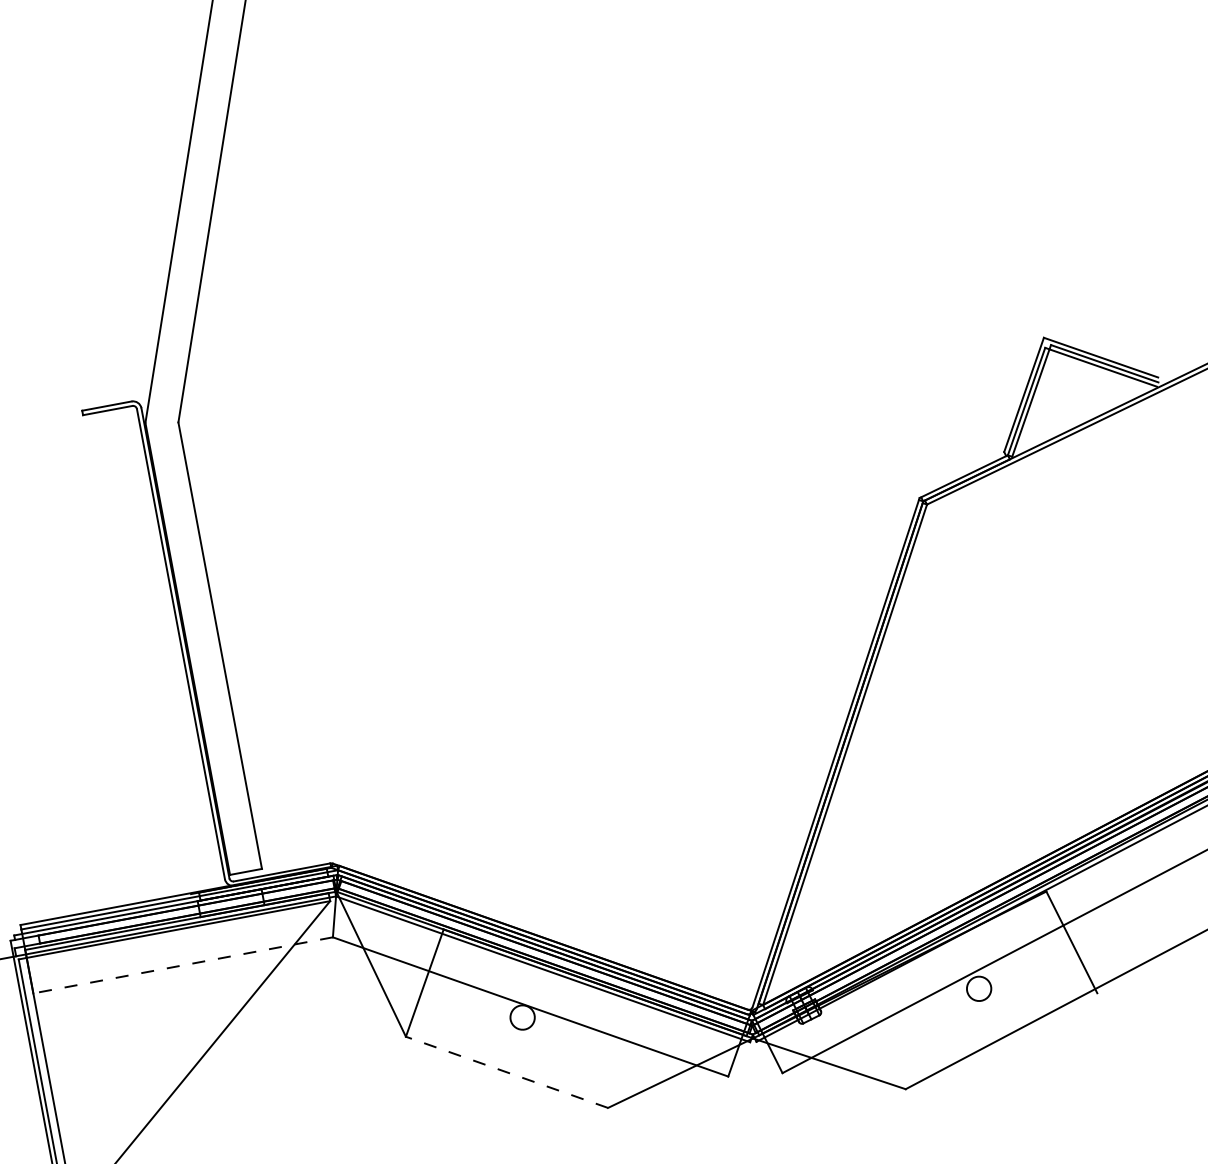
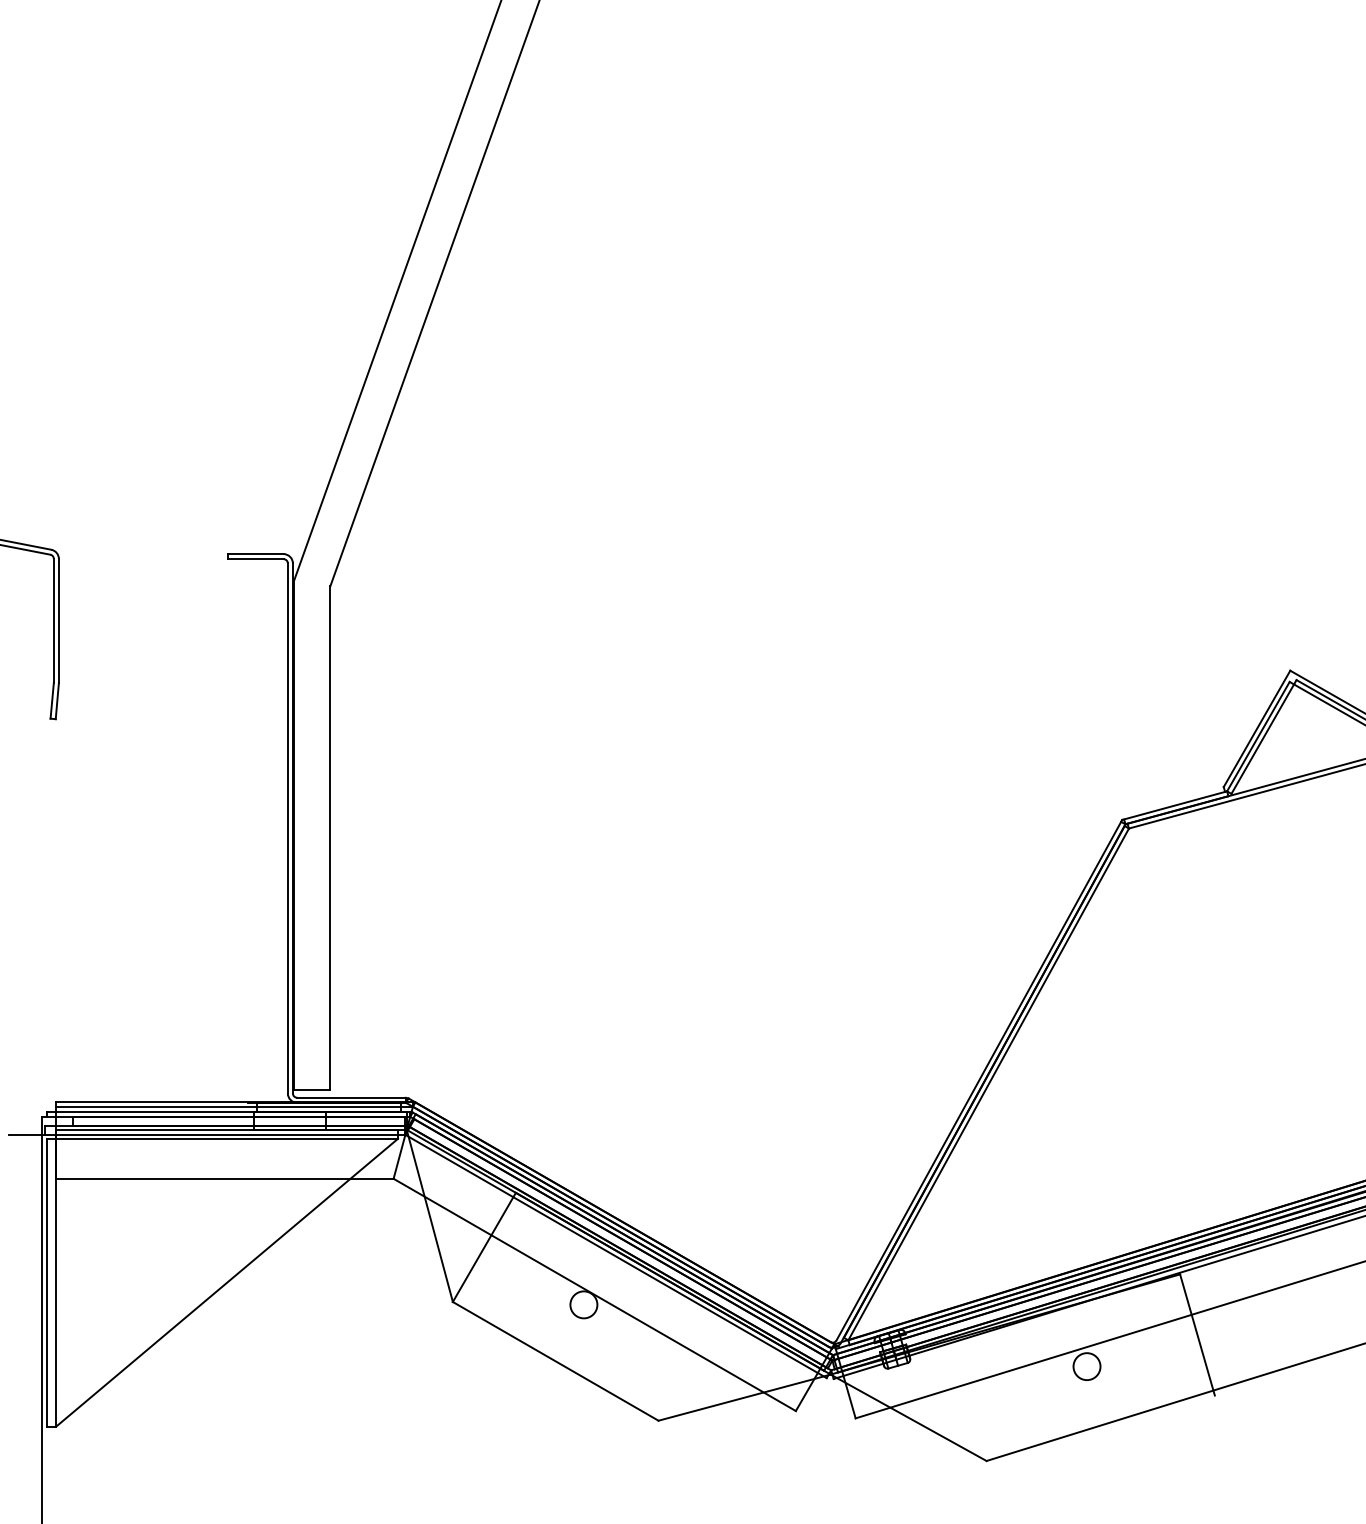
line: (182, 965) -> (224, 1178), dashed -> solid
line: (506, 1072) -> (555, 1361), dashed -> solid

